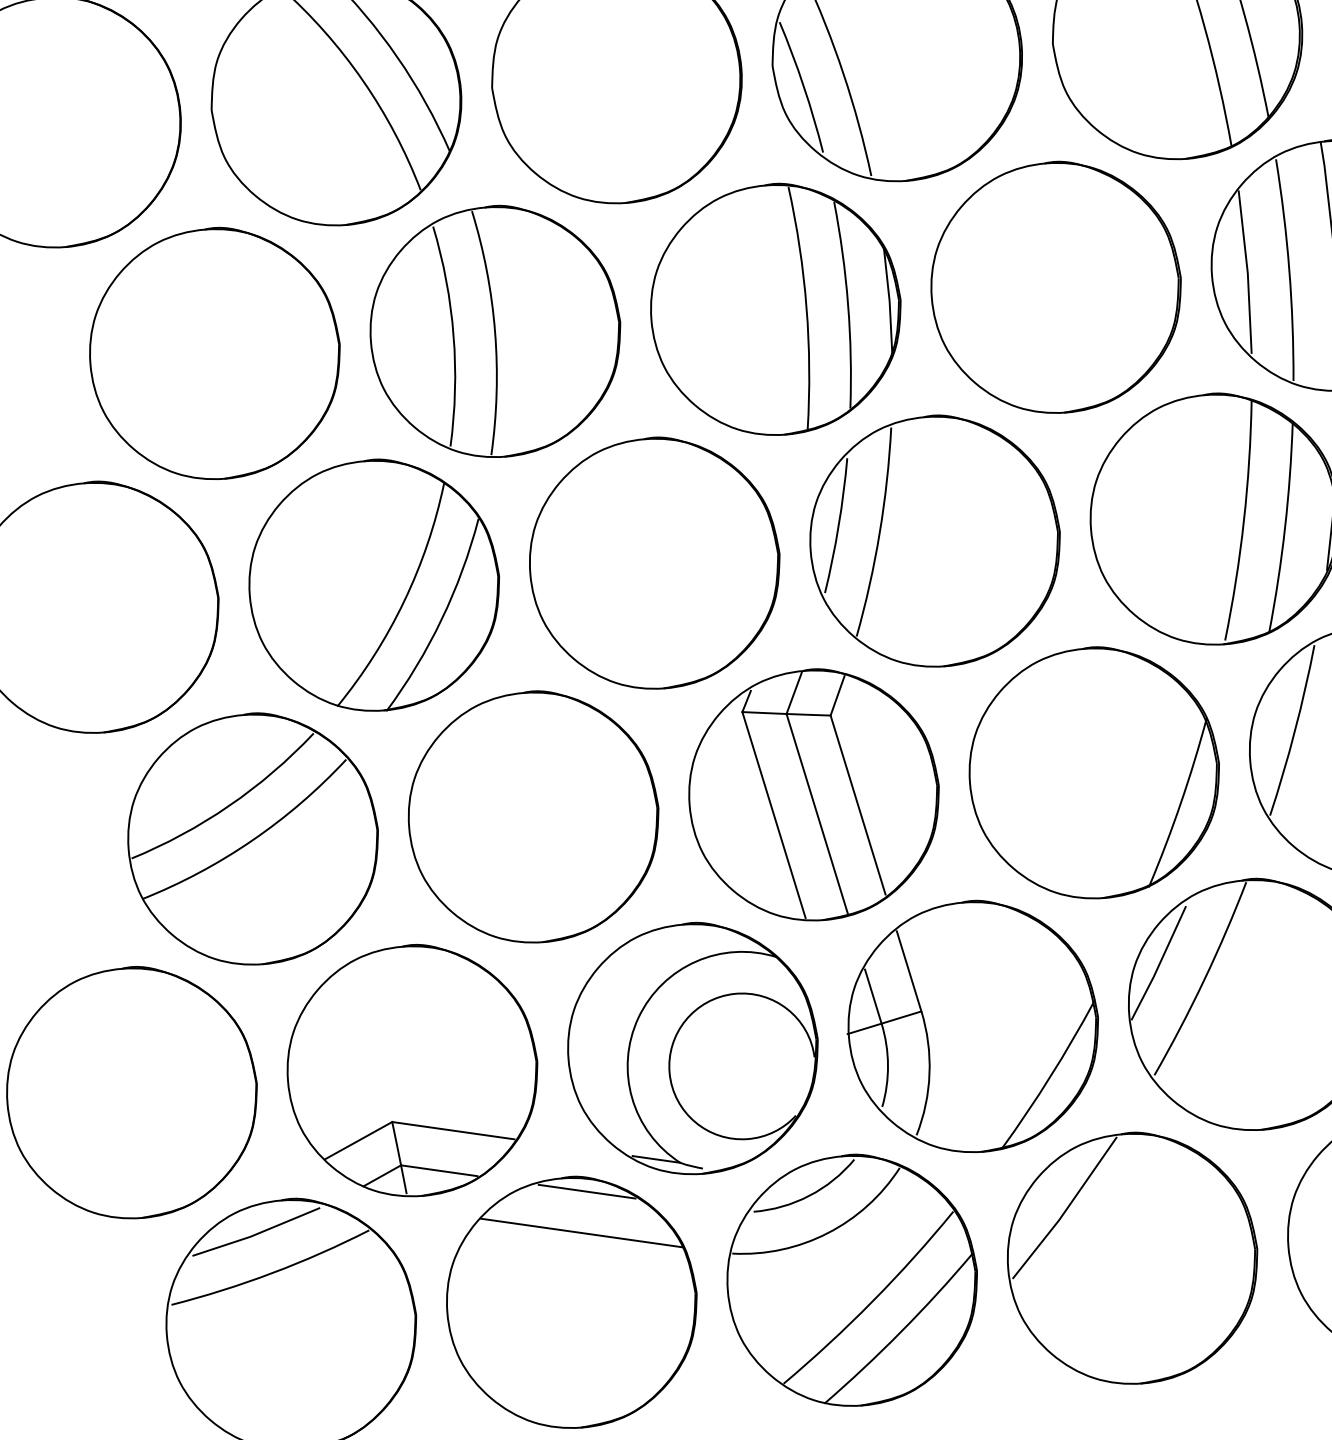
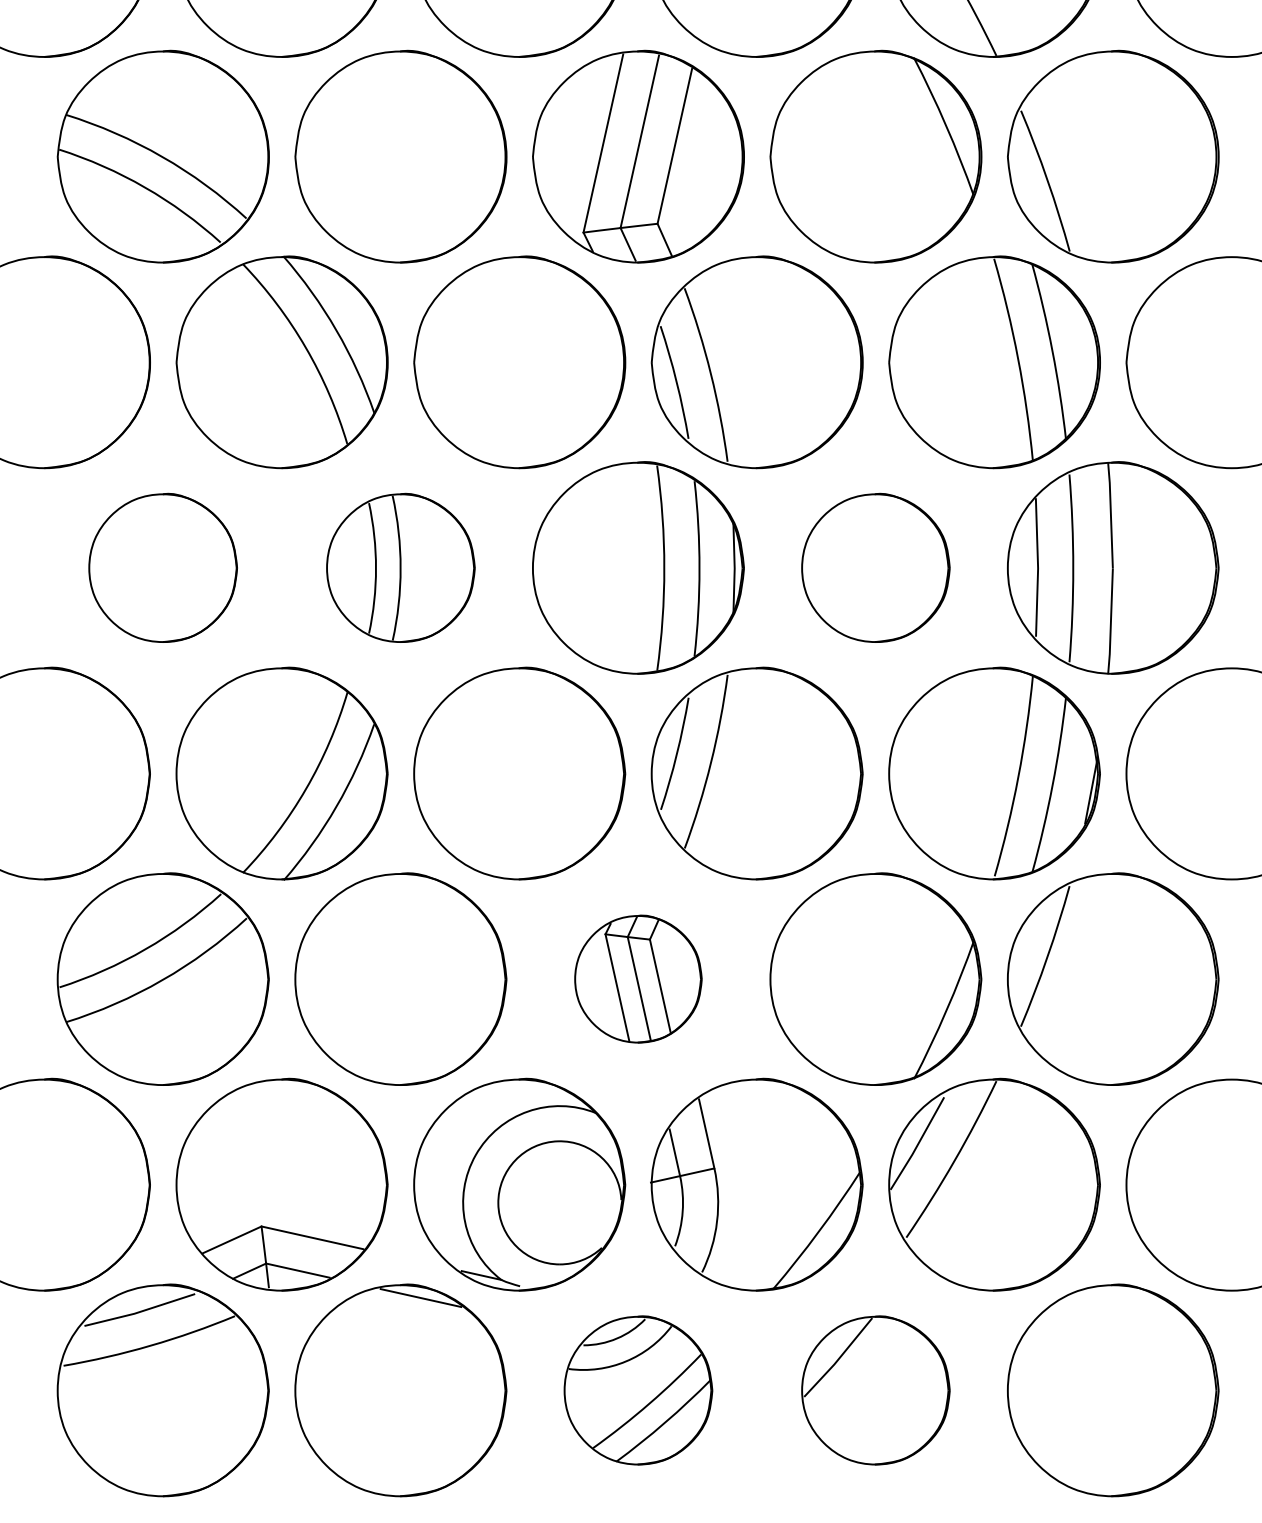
part: (1055, 287) -> (875, 567), size x0.7
part: (495, 331) -> (400, 567), size x0.7
part: (214, 353) -> (162, 567), size x0.7
part: (814, 794) -> (638, 978), size x0.6
line: (581, 1233) -> (413, 1332), removed
part: (1132, 1258) -> (875, 1390), size x0.7
part: (852, 1280) -> (638, 1390), size x0.7

